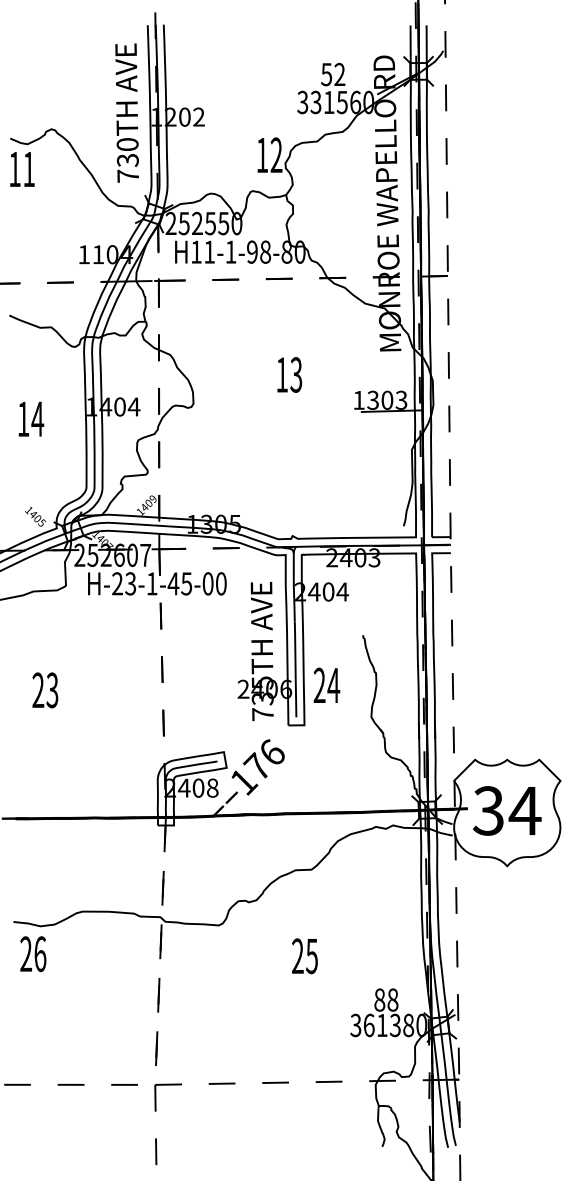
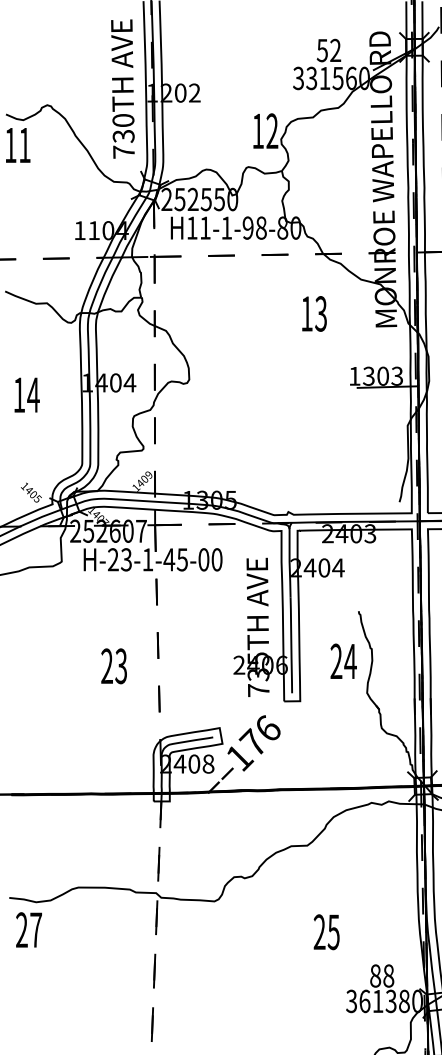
text: (289, 374) -> (314, 313), moved
text: (326, 684) -> (343, 660), moved
text: (45, 690) -> (114, 666), moved
text: (40, 954) -> (36, 930), 26 -> 27
text: (304, 956) -> (326, 932), moved

